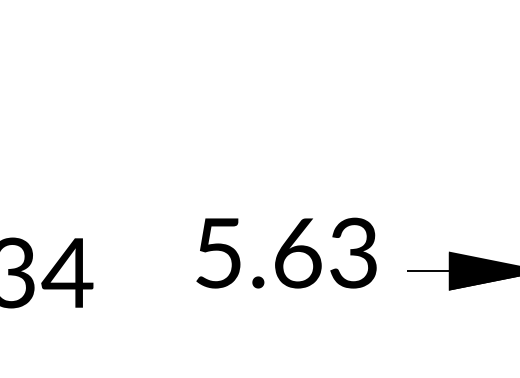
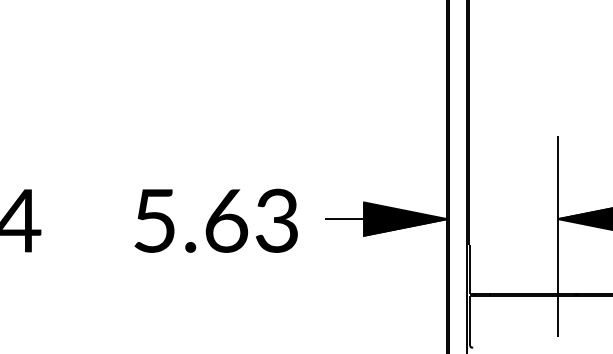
text: (285, 252) -> (215, 220), moved

